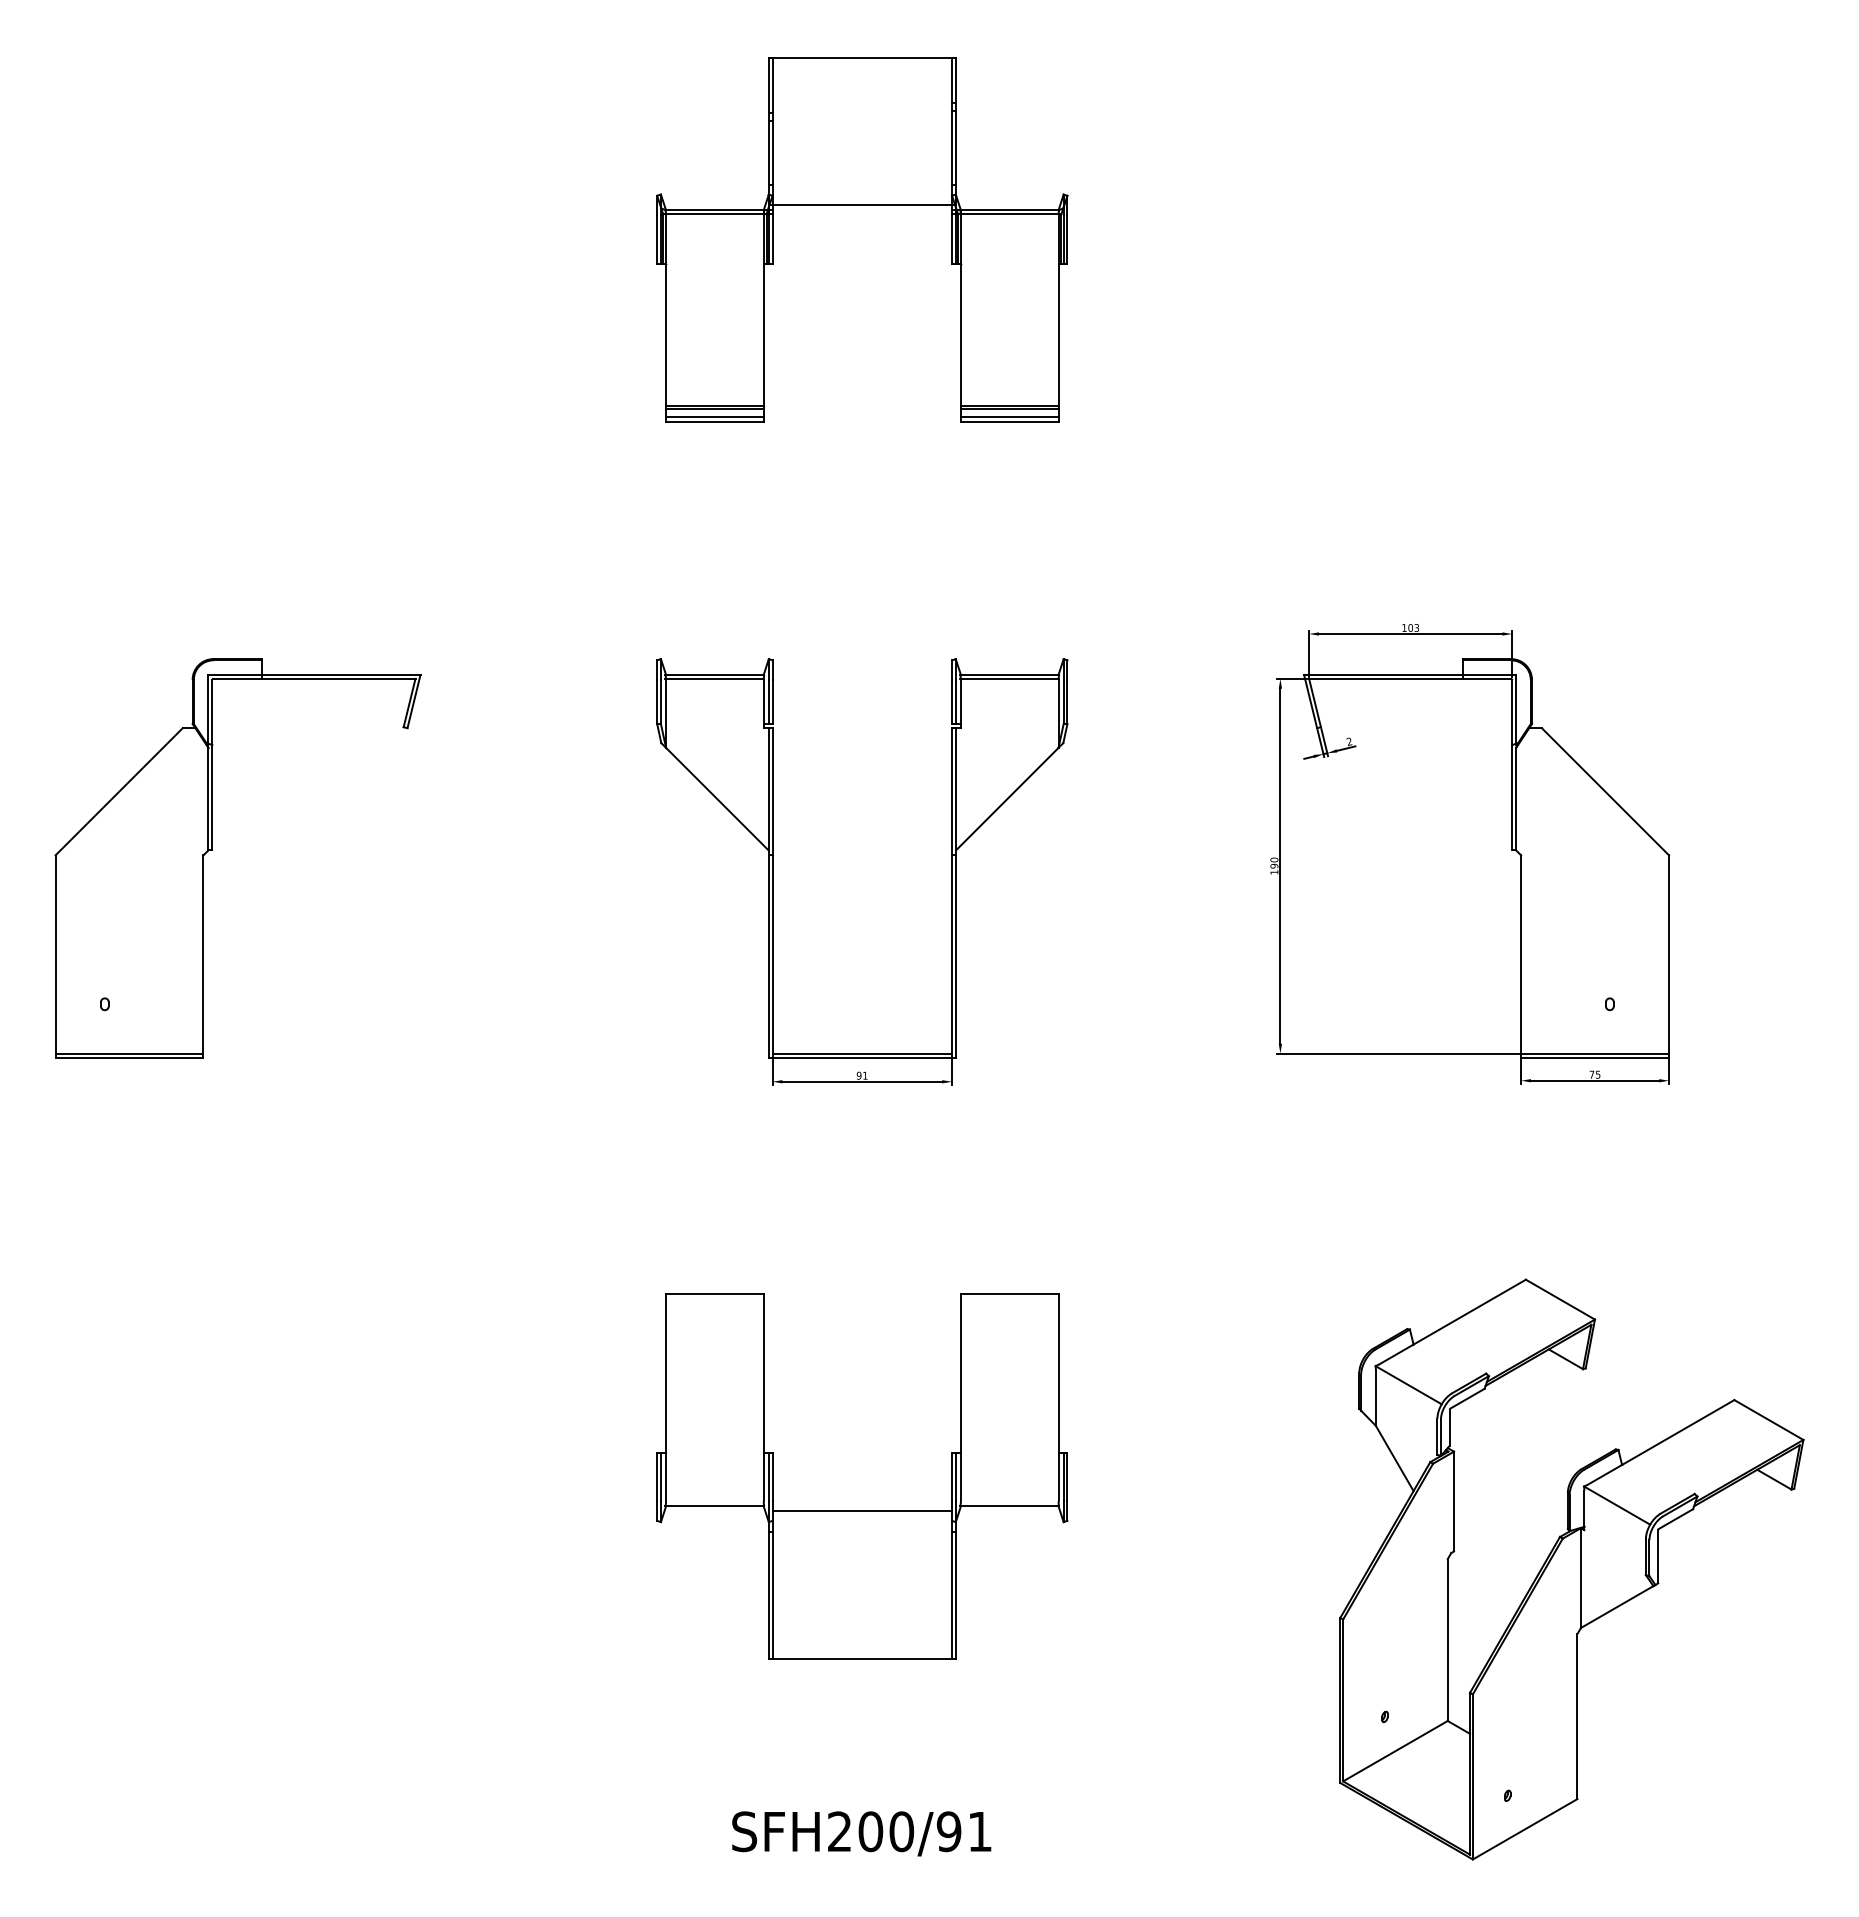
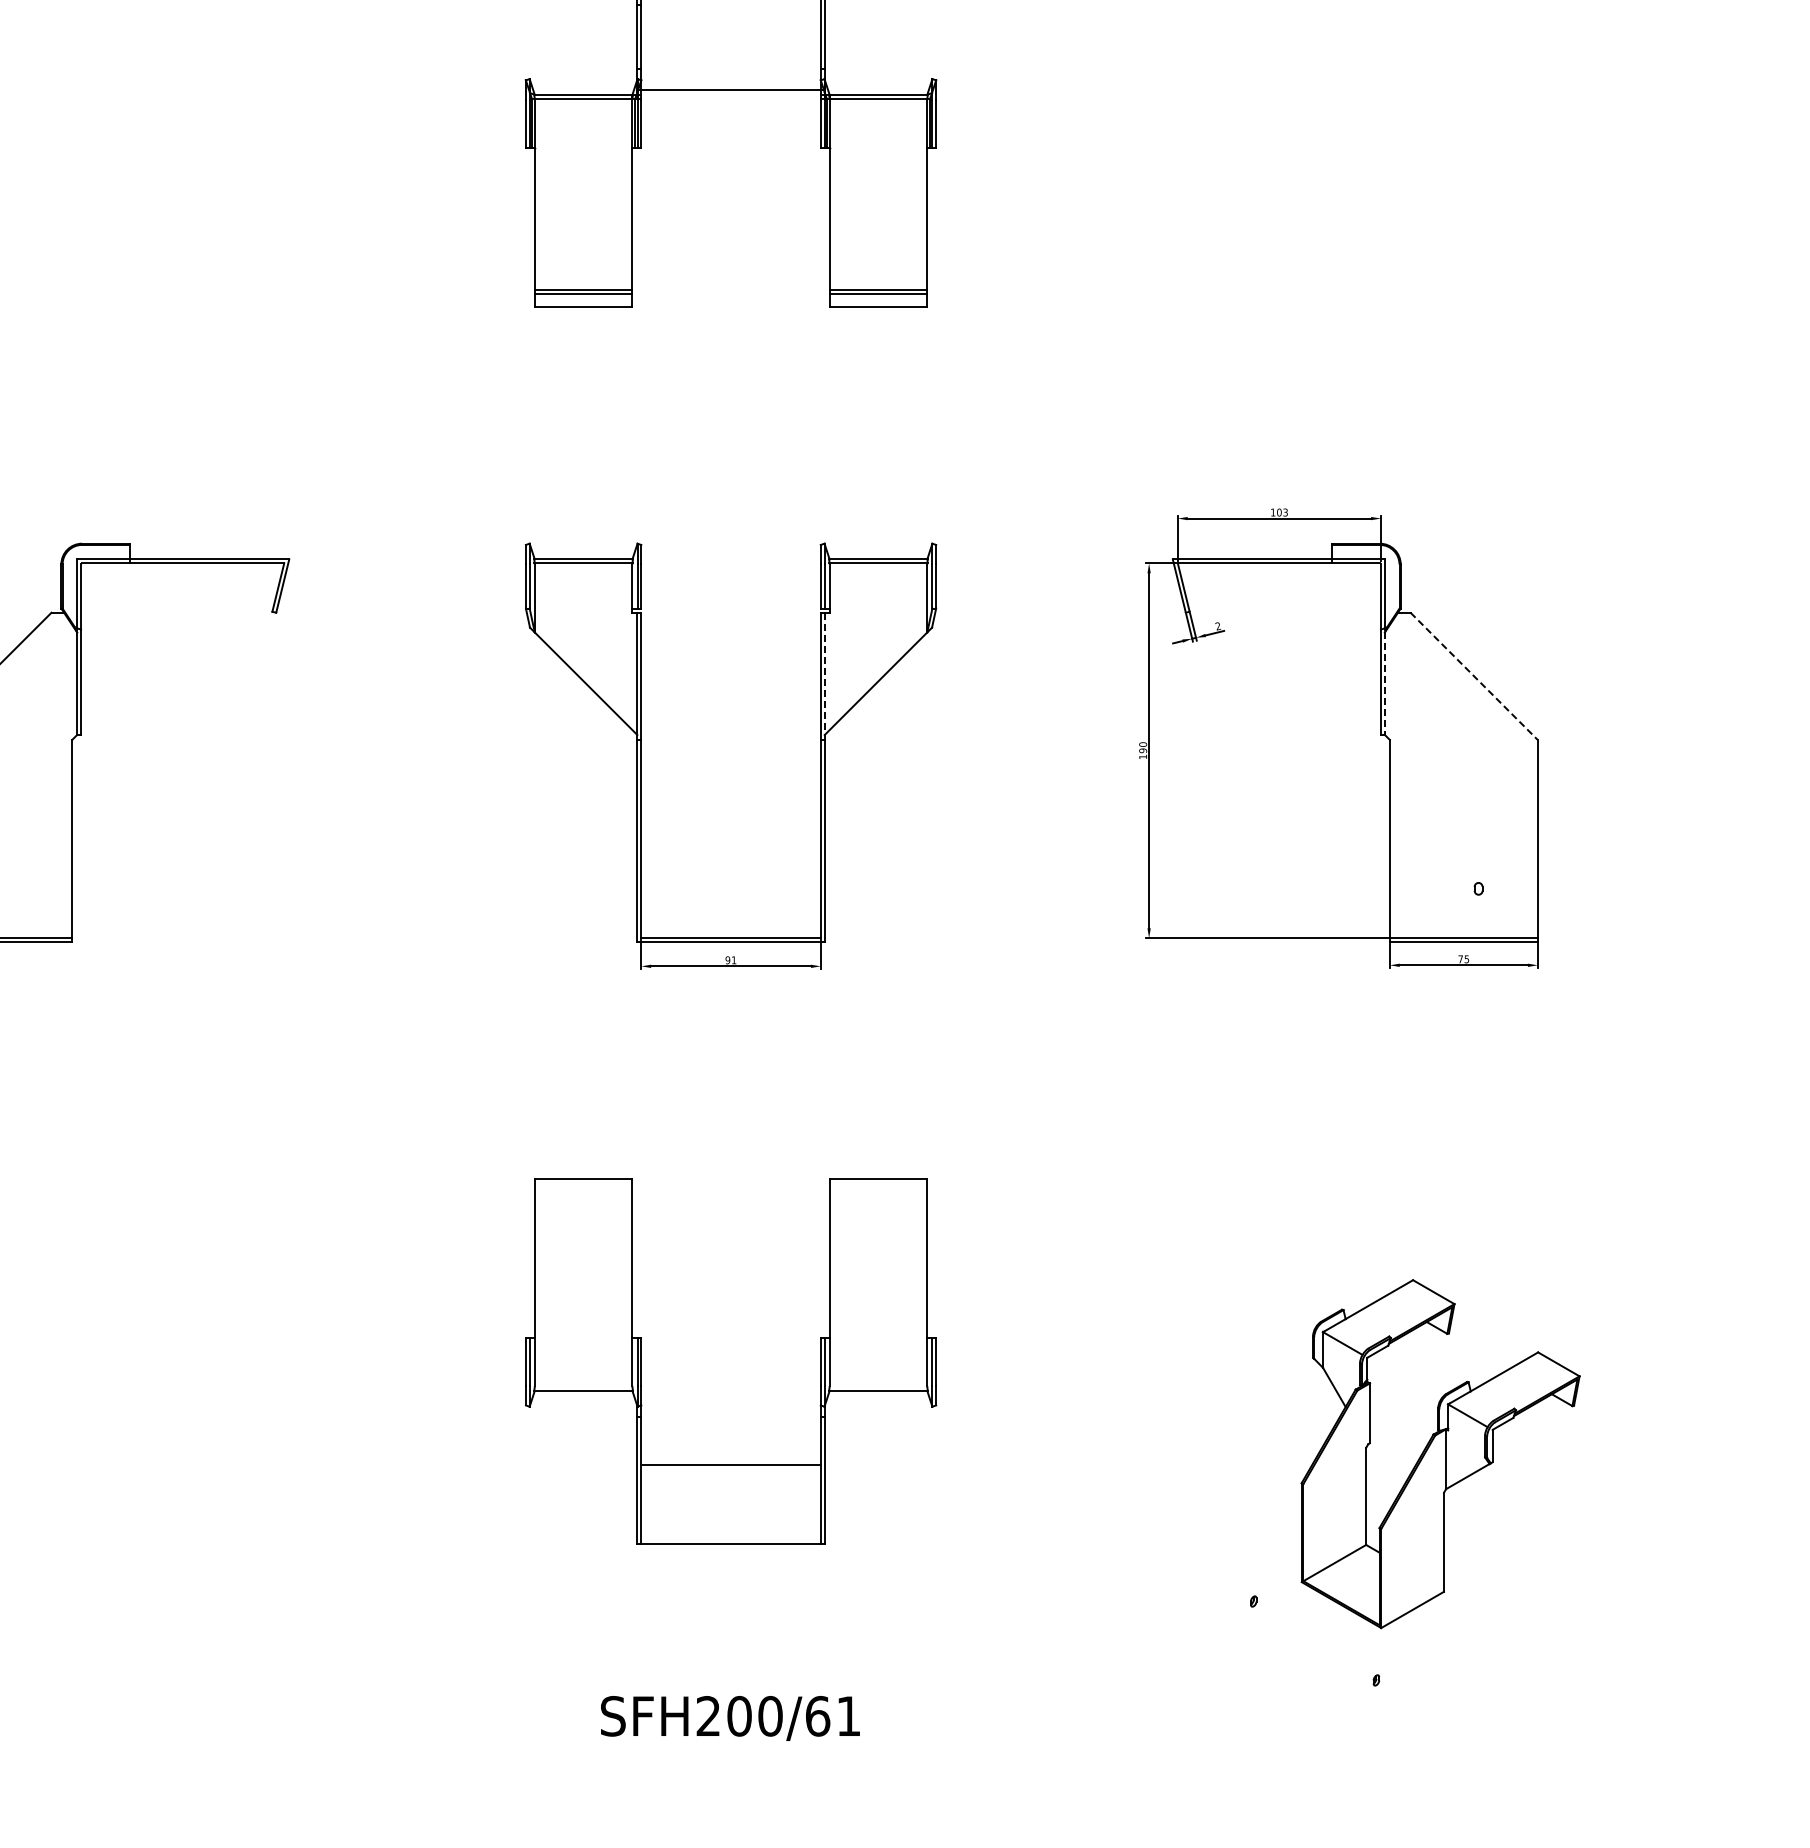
line: (714, 417) -> (583, 302), removed
line: (1009, 417) -> (878, 302), removed
line: (956, 791) -> (825, 676), solid -> dashed
line: (1605, 791) -> (1474, 676), solid -> dashed
line: (1516, 799) -> (1385, 684), solid -> dashed
line: (862, 1511) -> (731, 1465), moved
part: (1571, 1569) -> (1440, 1454), size x0.6
text: (948, 1831) -> (817, 1716), SFH200/91 -> SFH200/61

